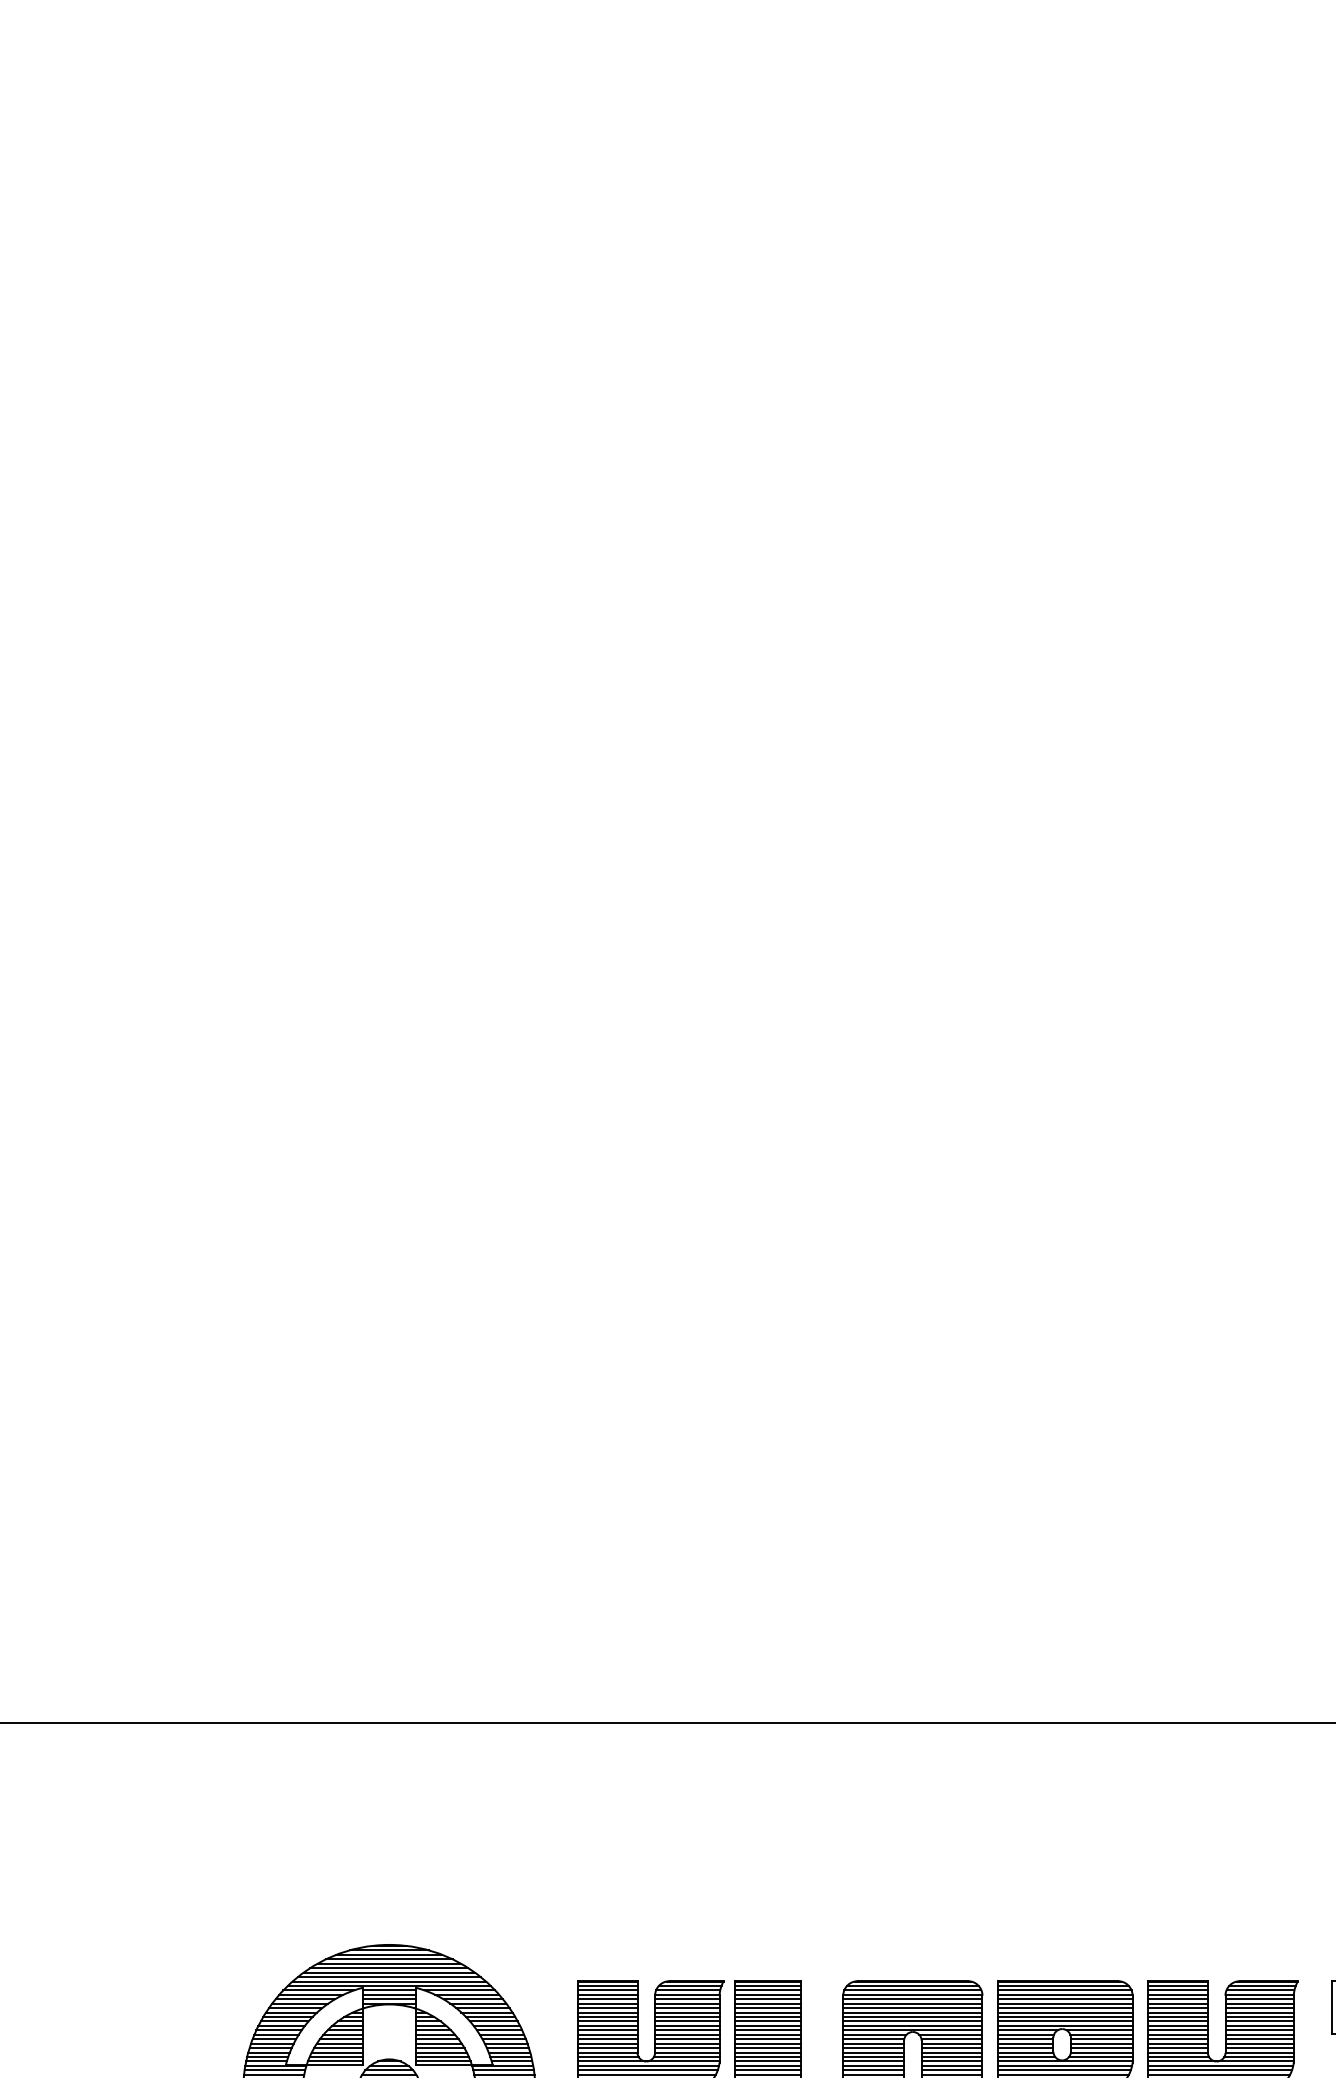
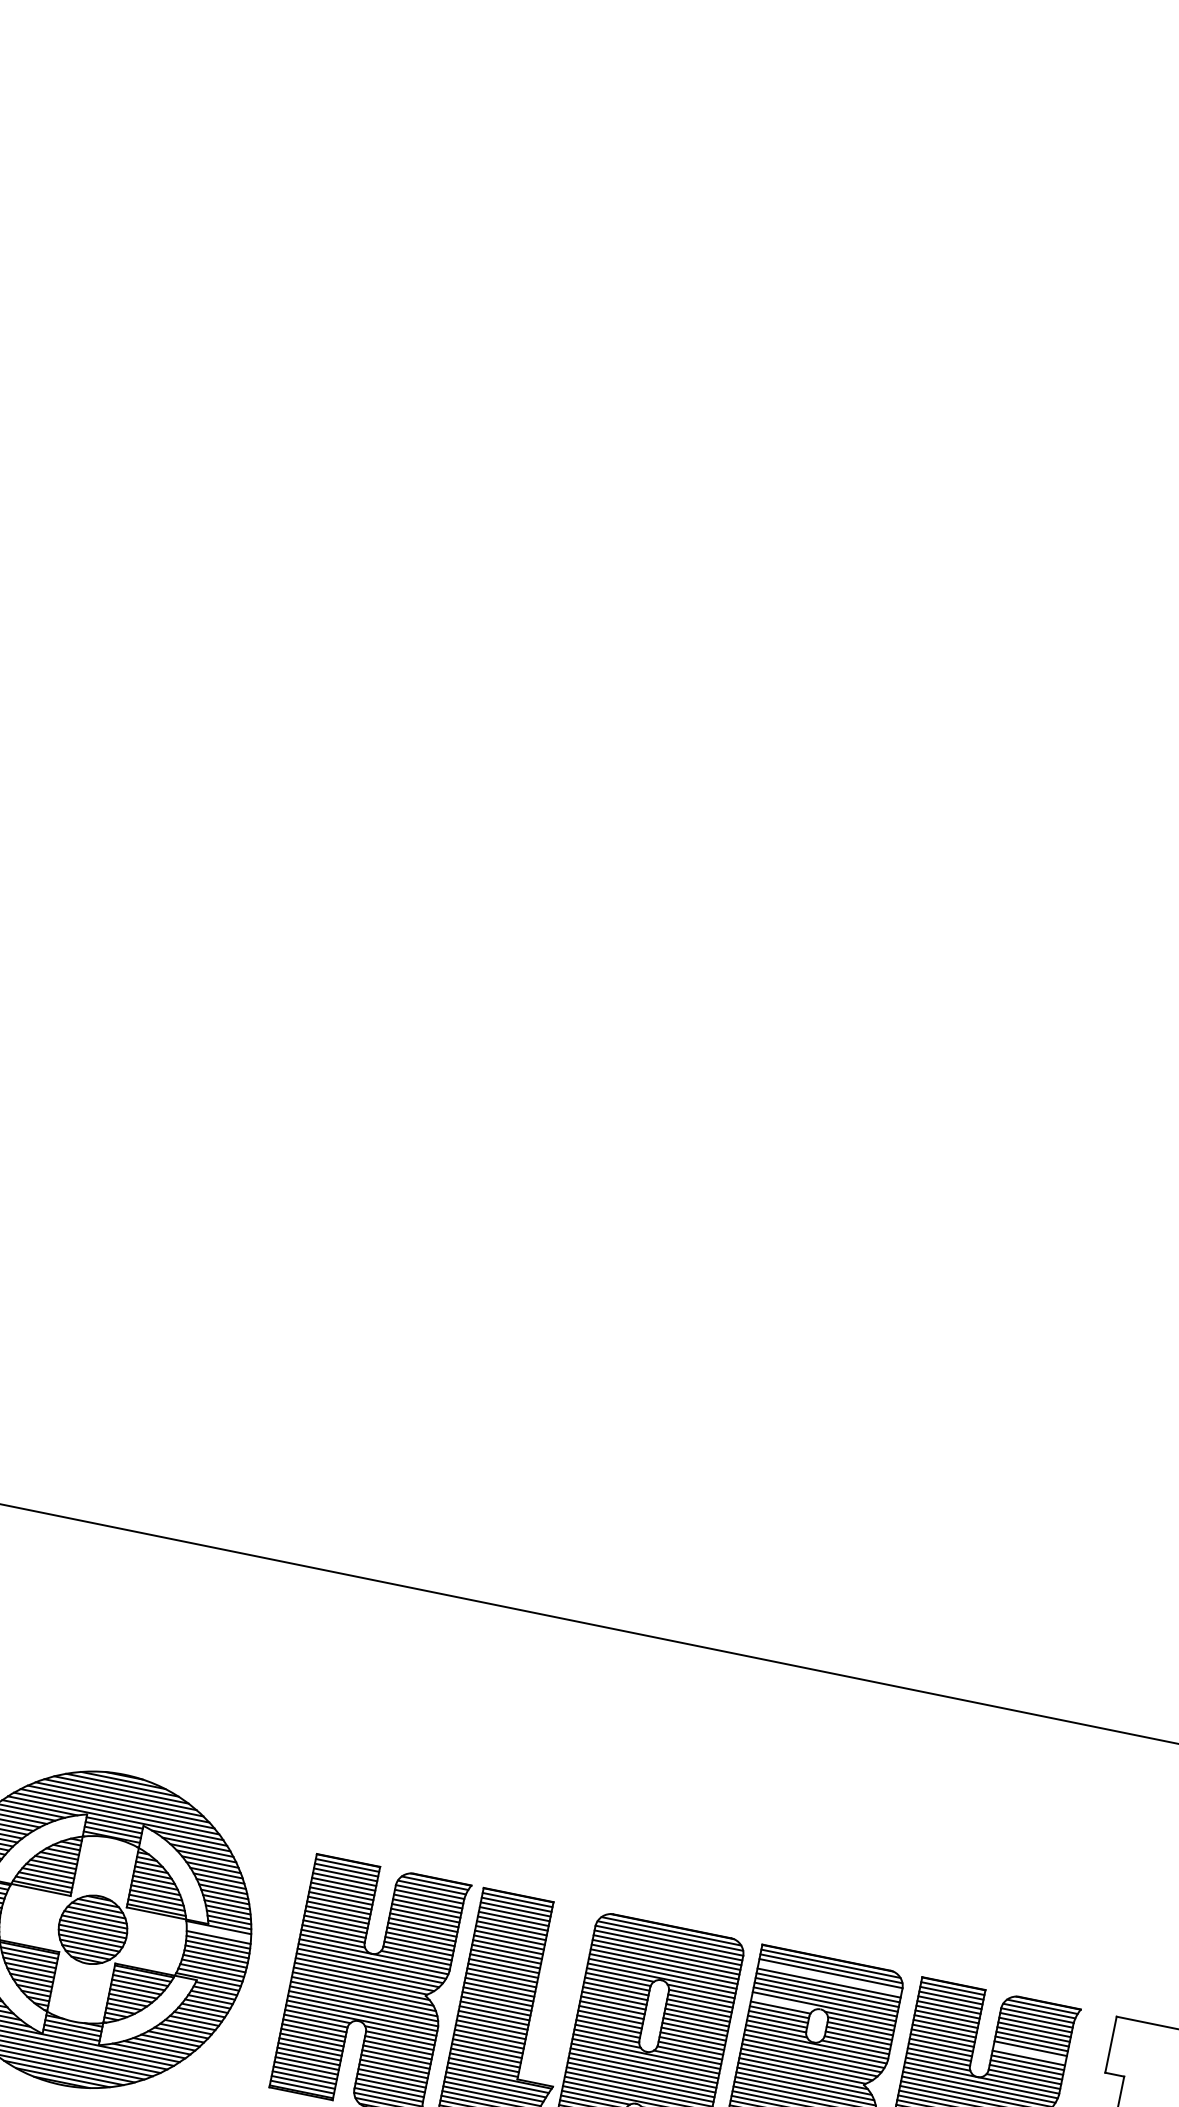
line: (1064, 1999) -> (829, 1978), removed
line: (1027, 2030) -> (783, 2003), removed
line: (1259, 2030) -> (1029, 2053), removed
line: (503, 2070) -> (218, 1932), removed

